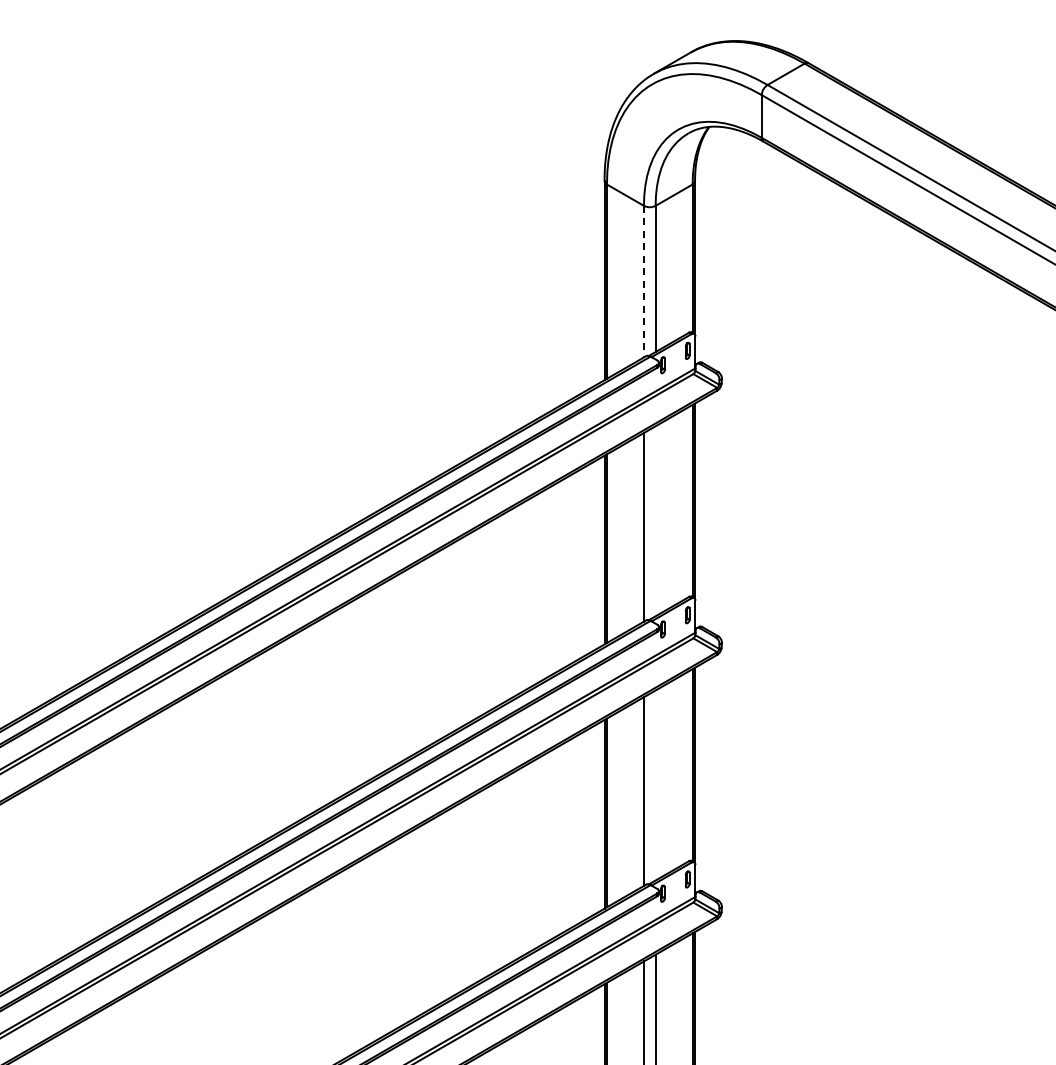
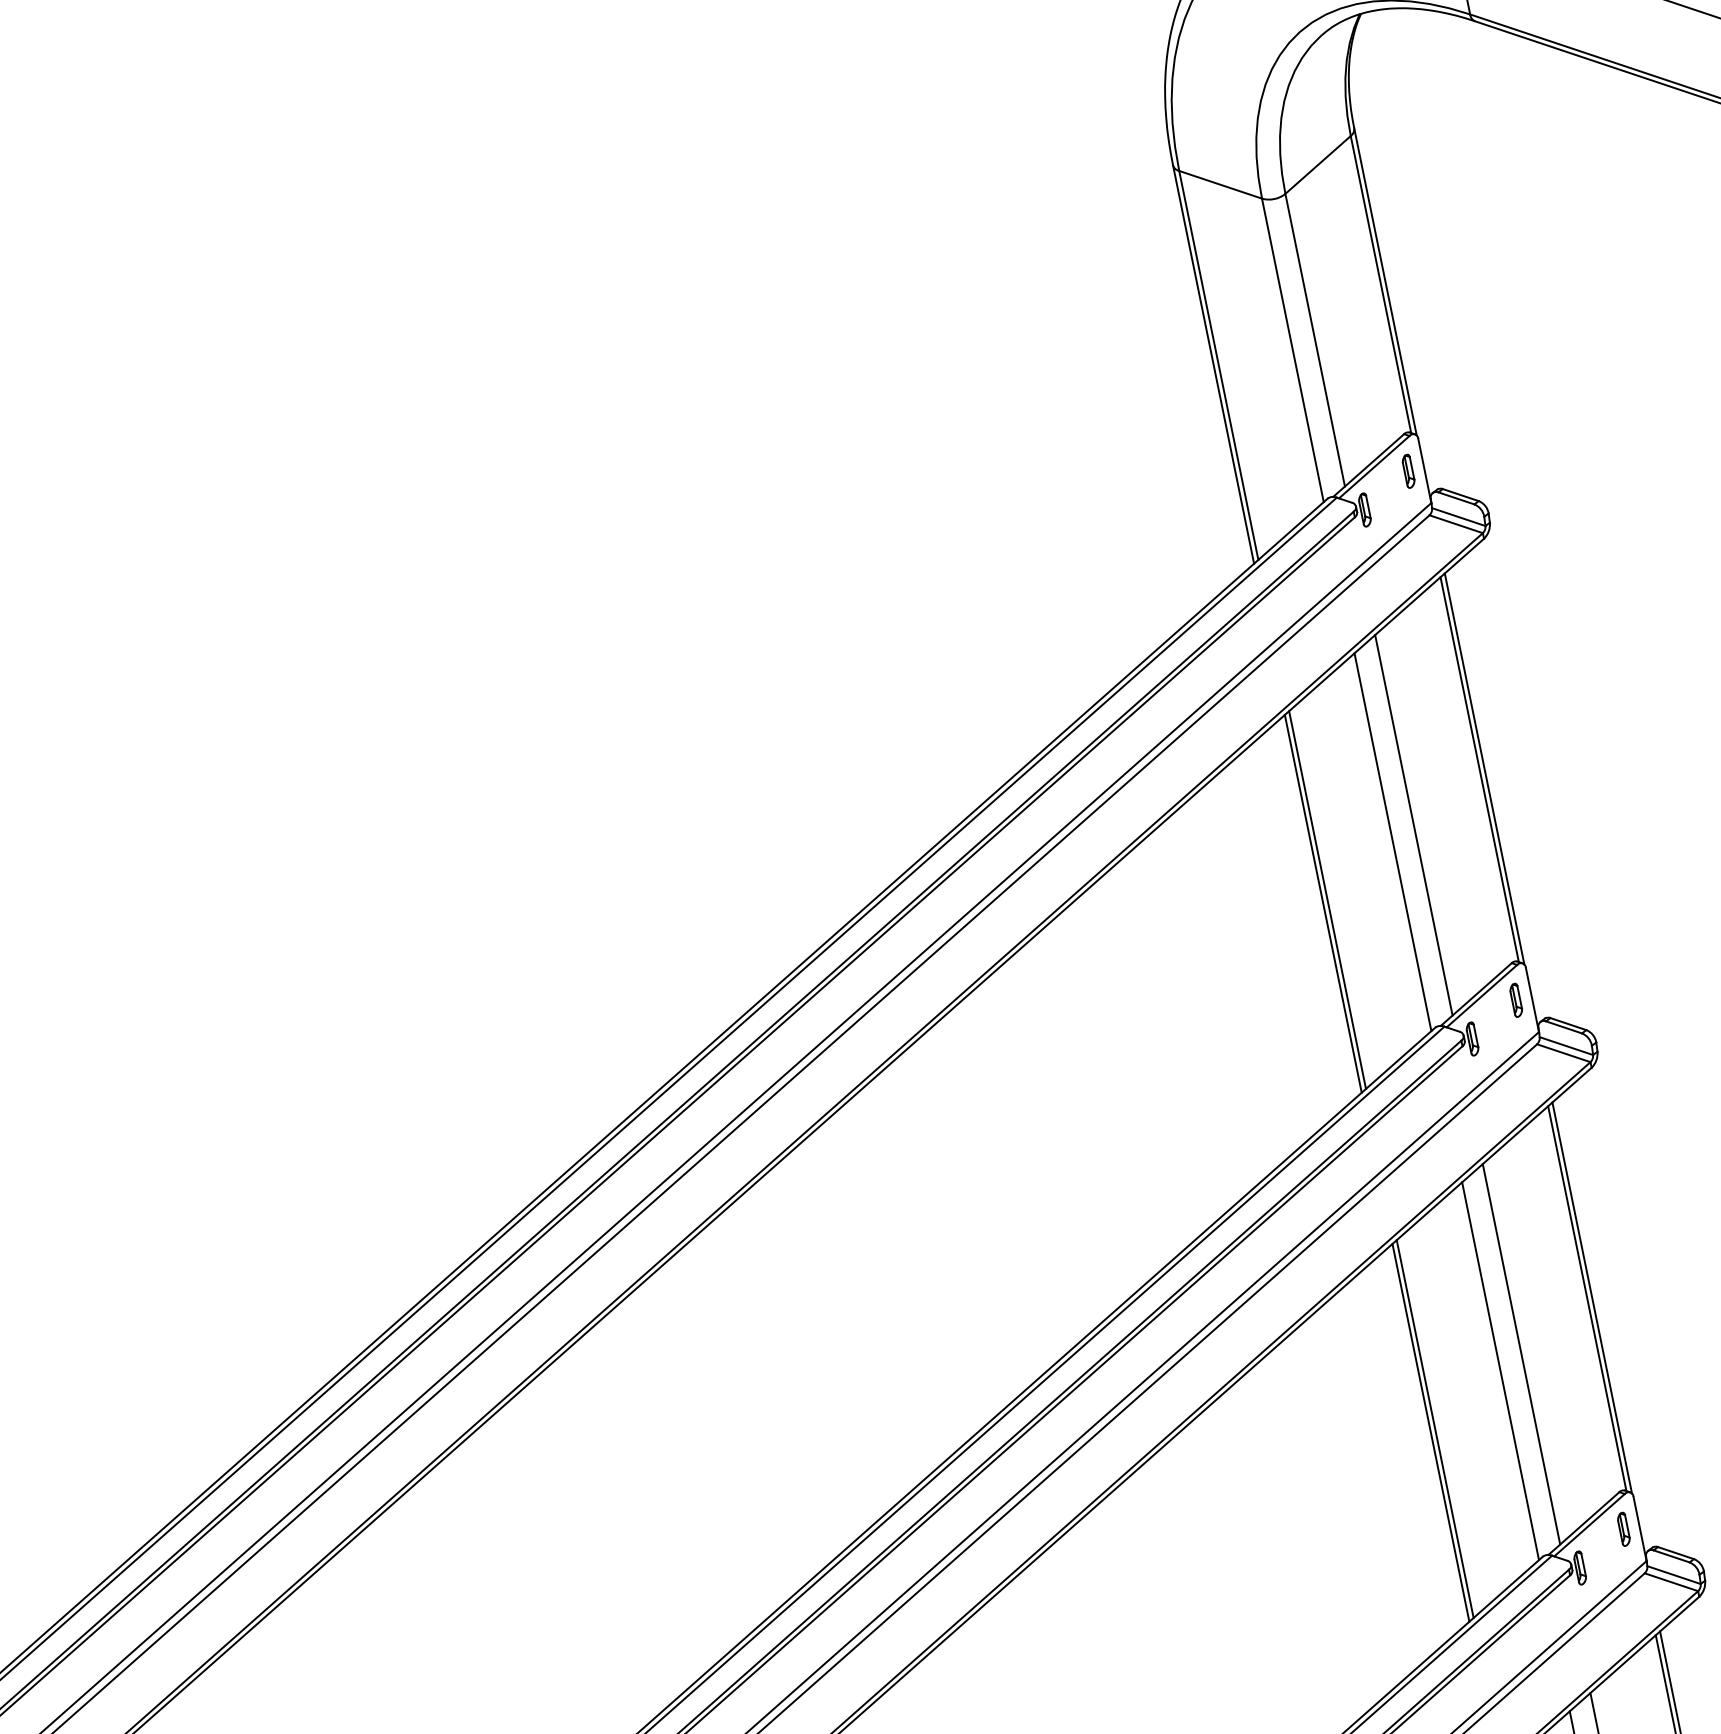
line: (643, 281) -> (1291, 350), dashed -> solid
line: (655, 521) -> (1413, 825), added
line: (655, 785) -> (1521, 1354), added

